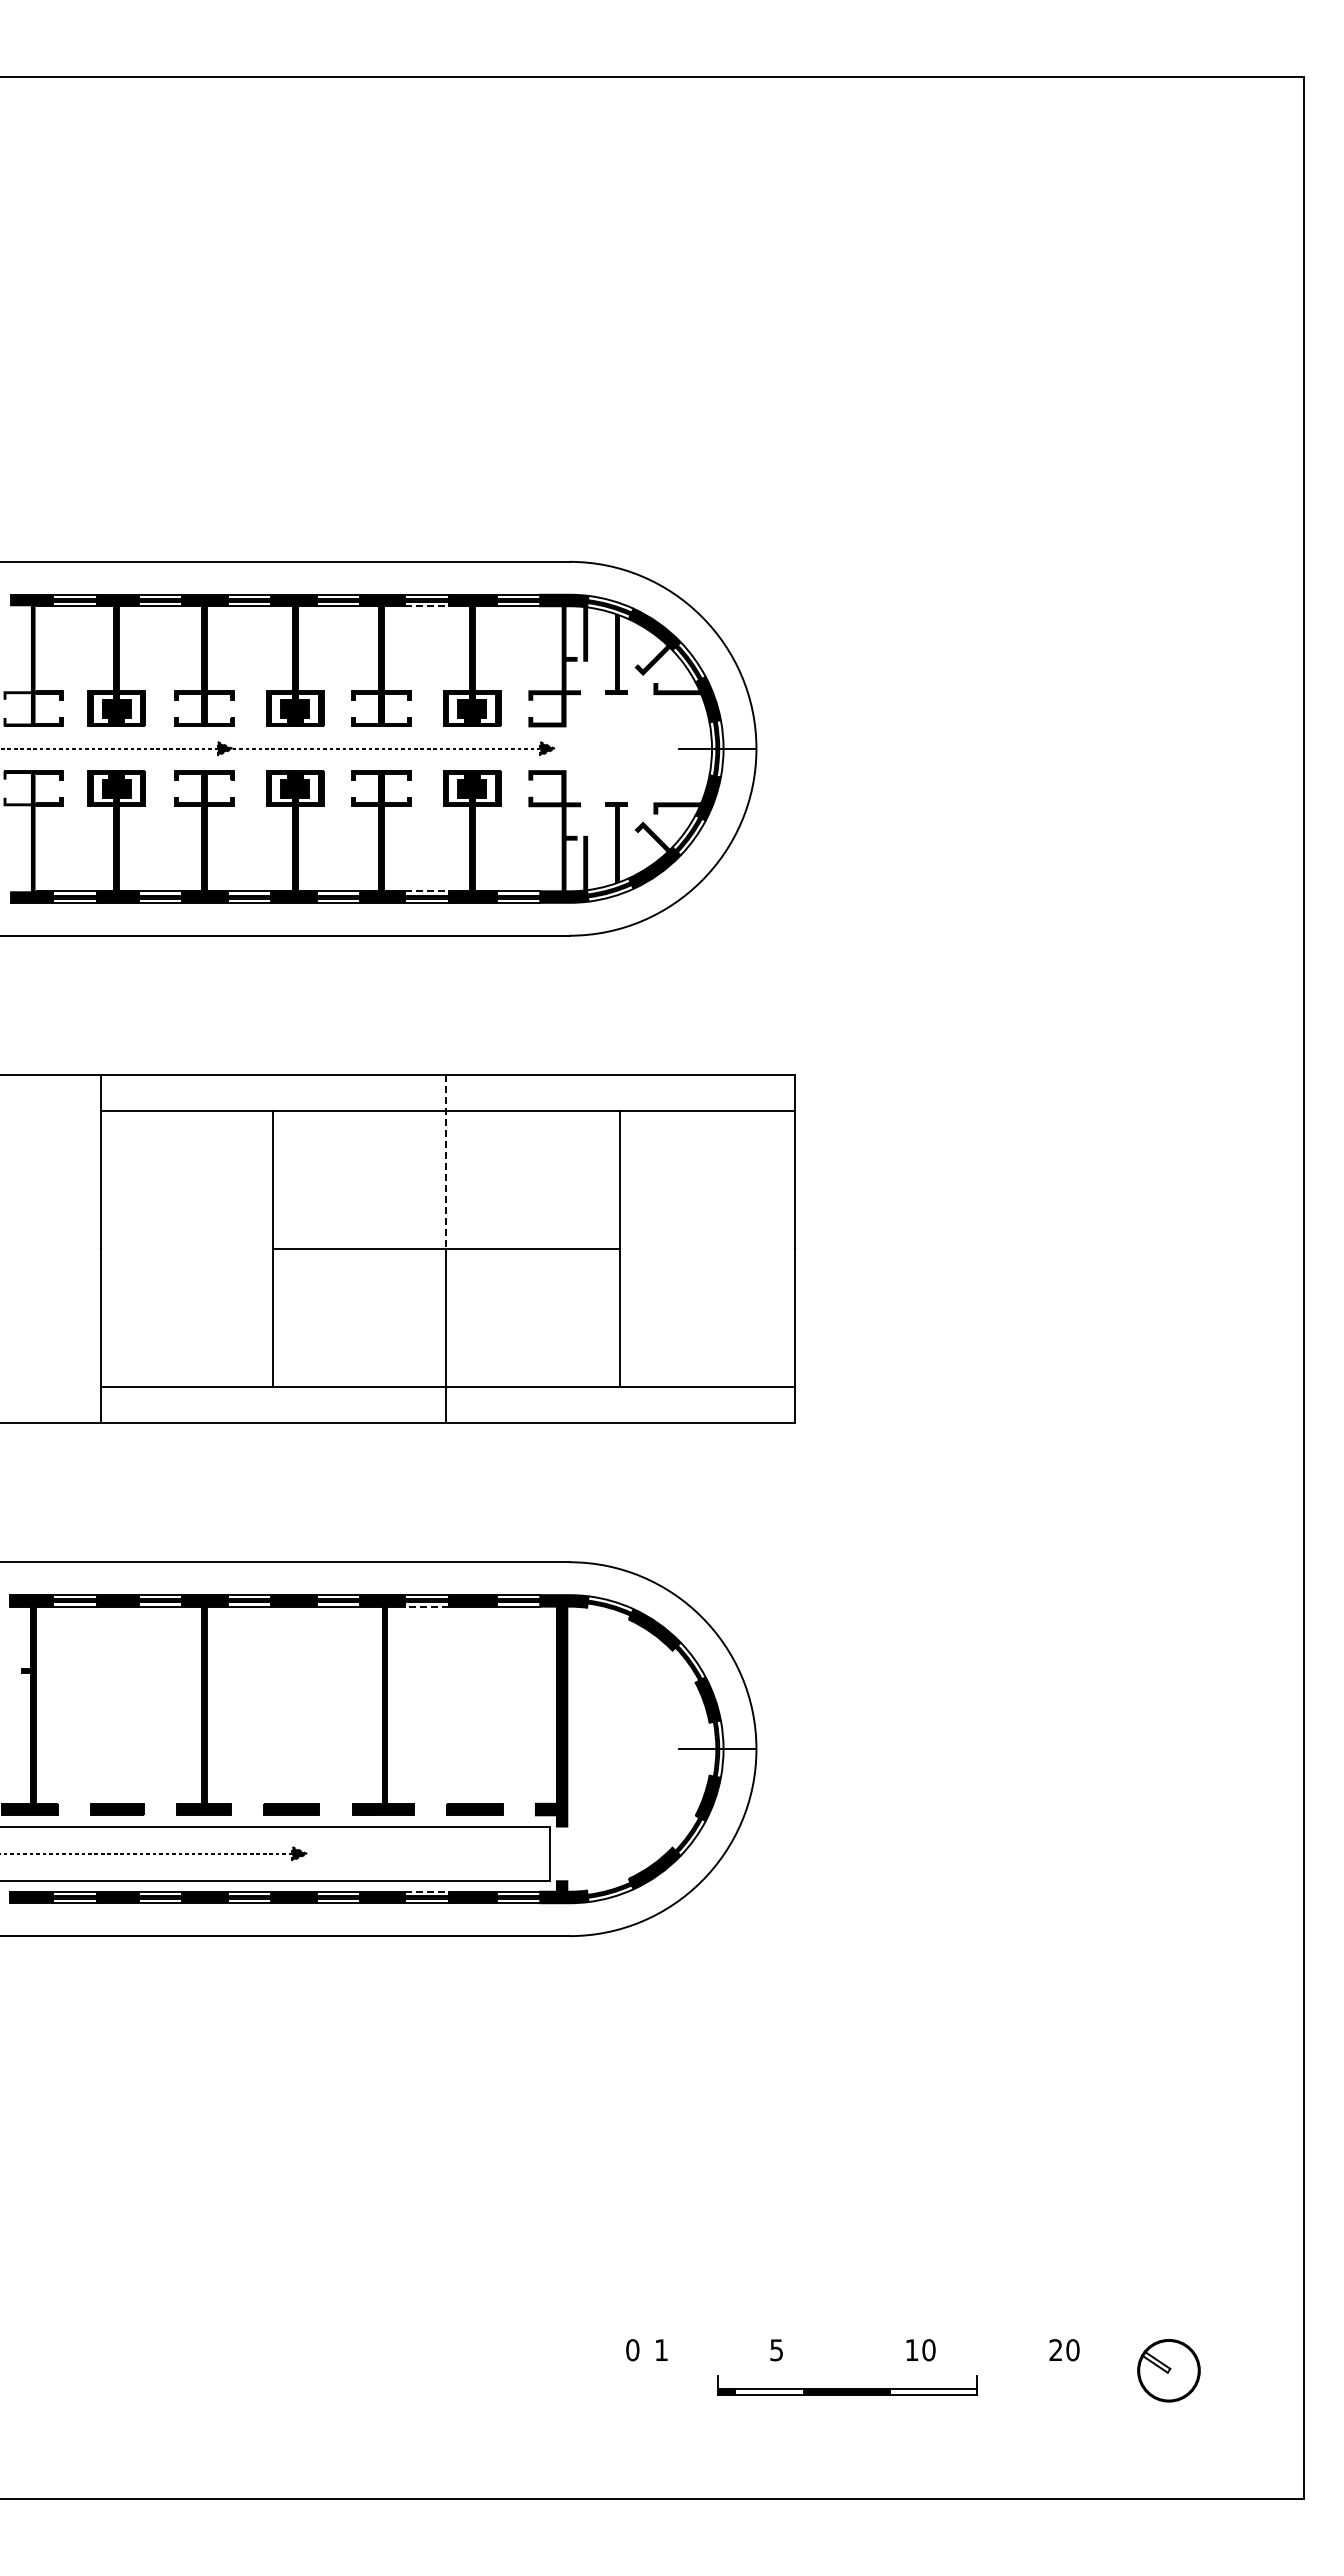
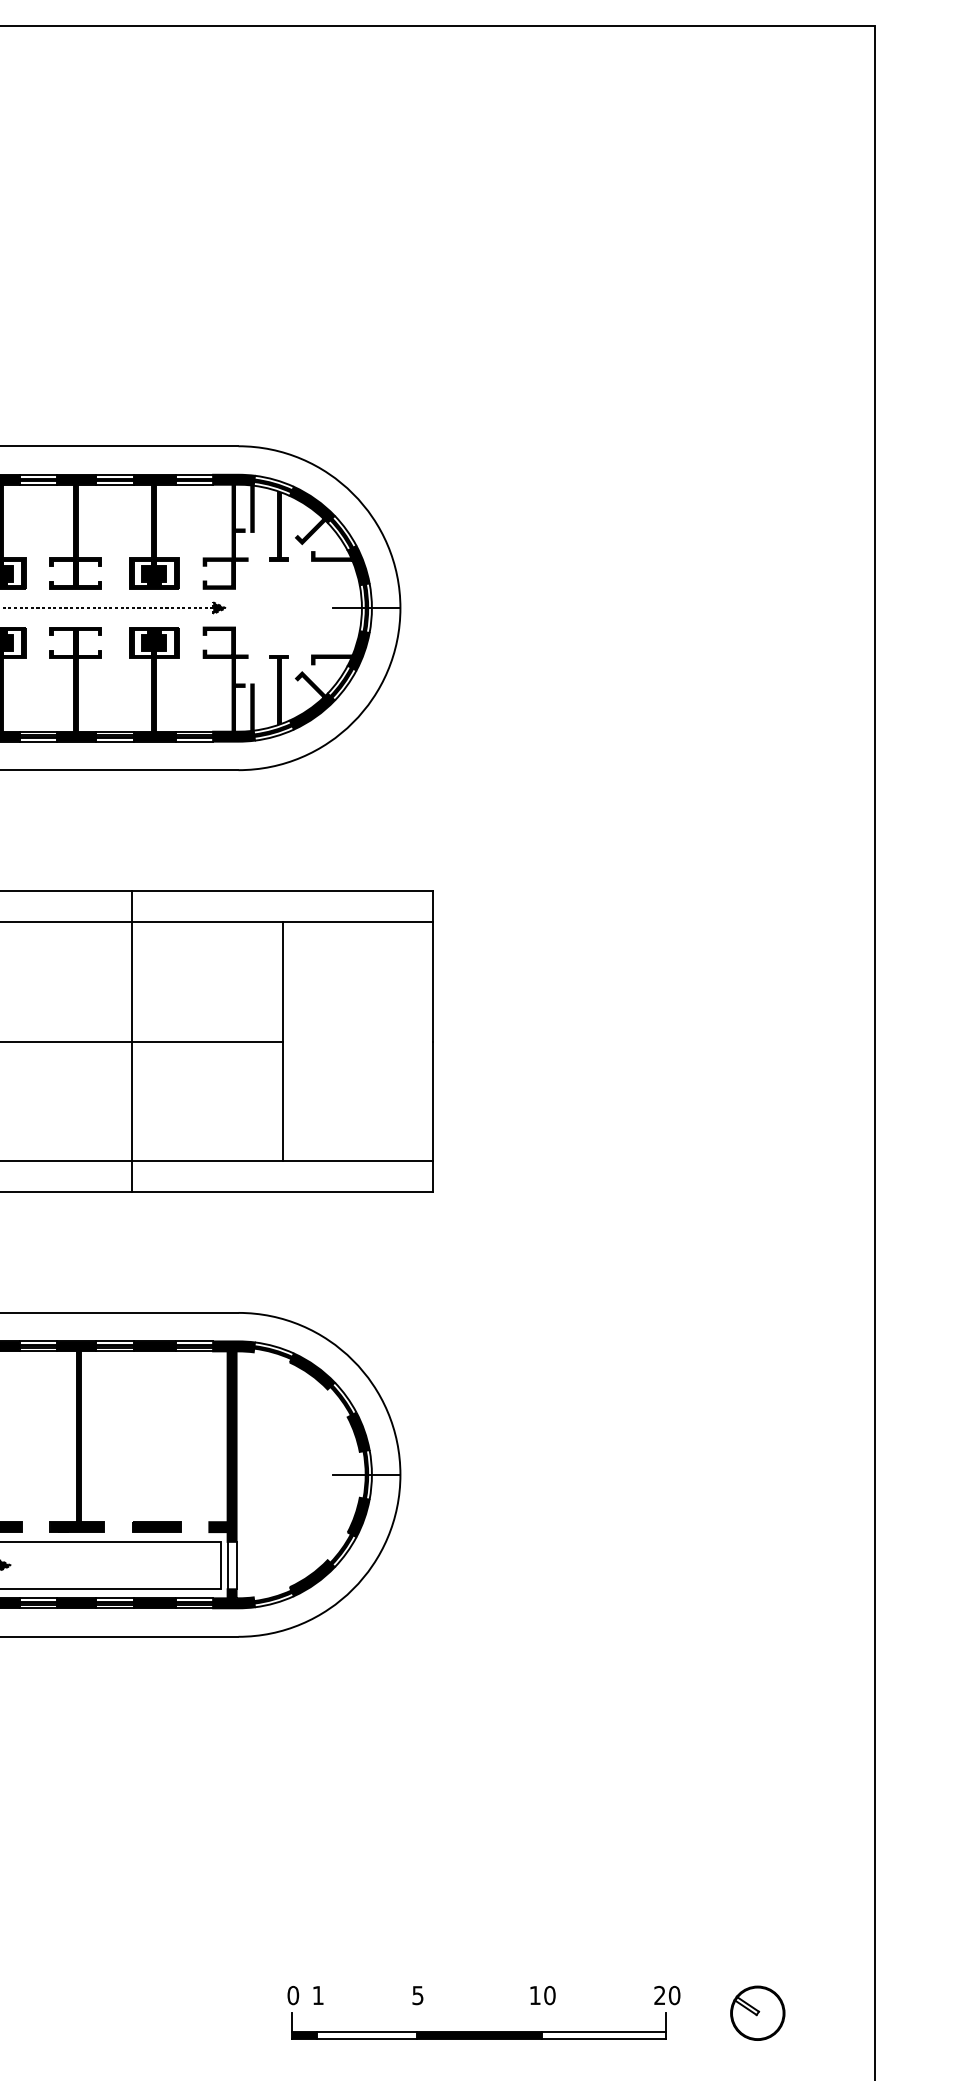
line: (426, 606) -> (114, 484), dashed -> solid
line: (426, 891) -> (114, 731), dashed -> solid
line: (446, 1162) -> (131, 966), dashed -> solid
line: (426, 1606) -> (114, 1351), dashed -> solid
line: (556, 1853) -> (227, 1565), added
line: (567, 1853) -> (236, 1565), added
line: (426, 1891) -> (114, 1598), dashed -> solid
part: (846, 2385) -> (478, 2026), size x1.67

